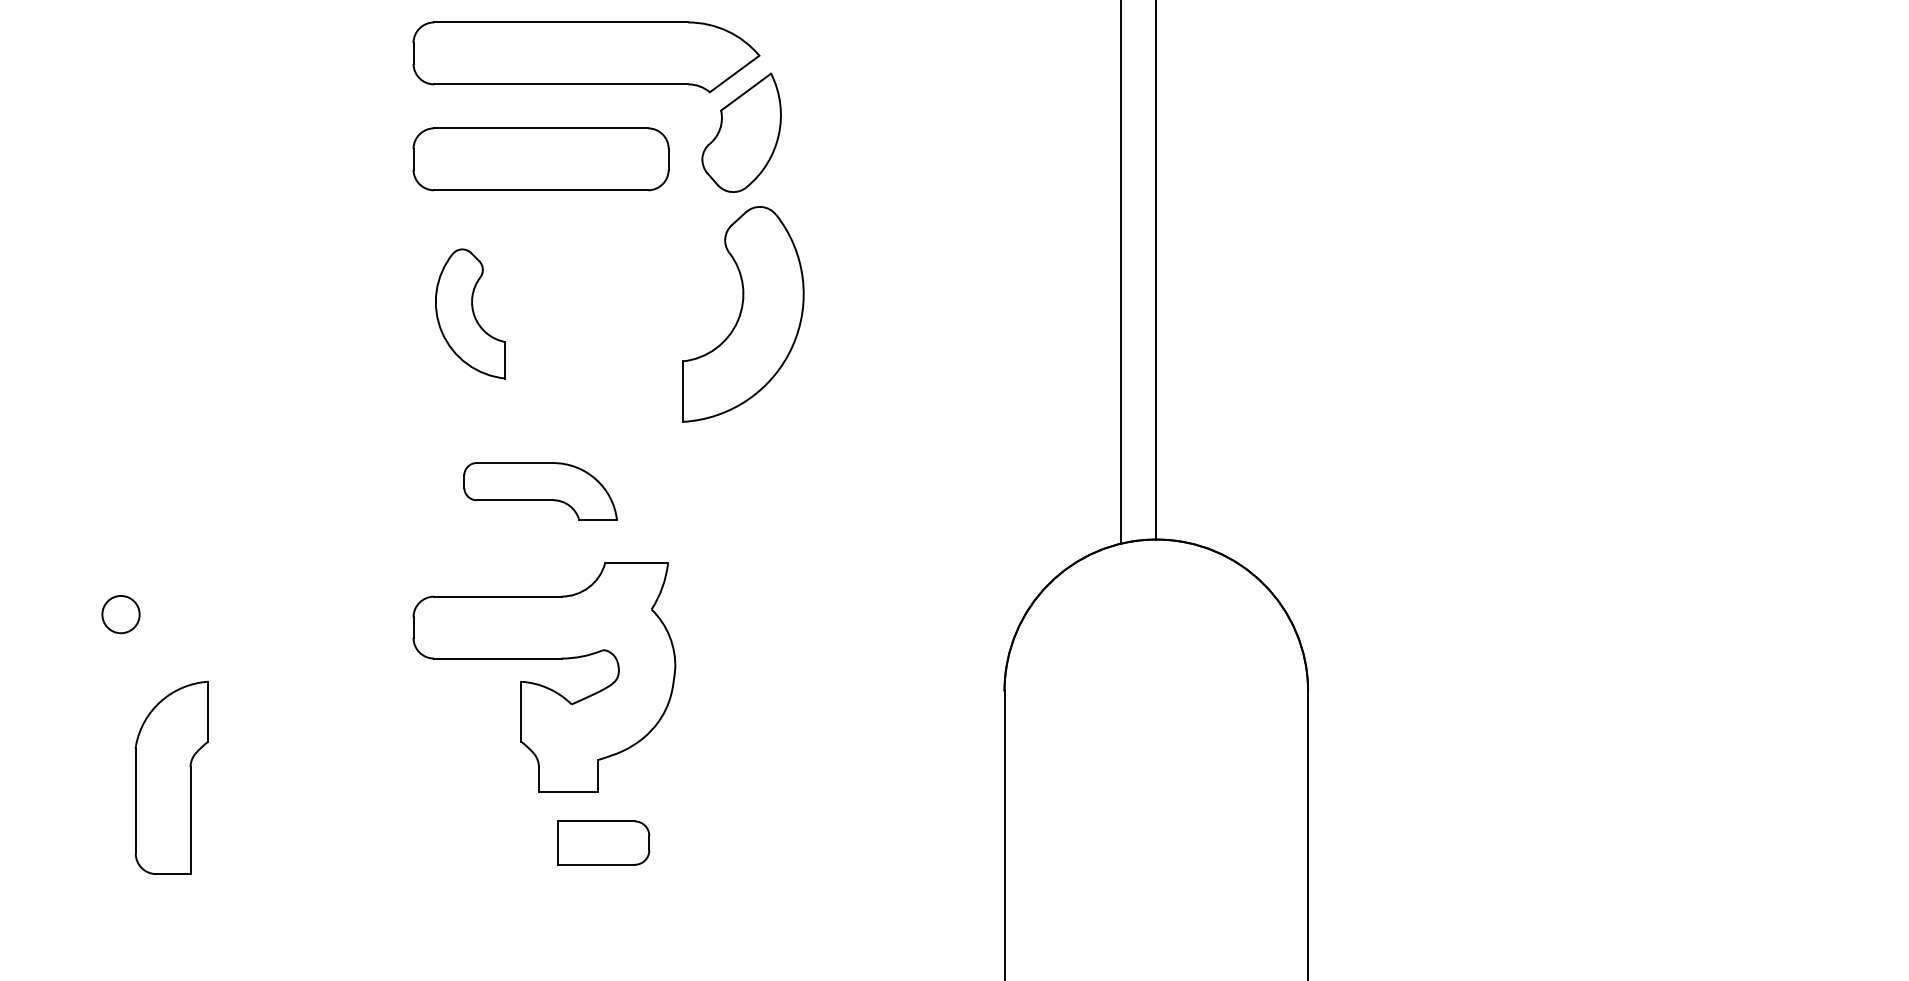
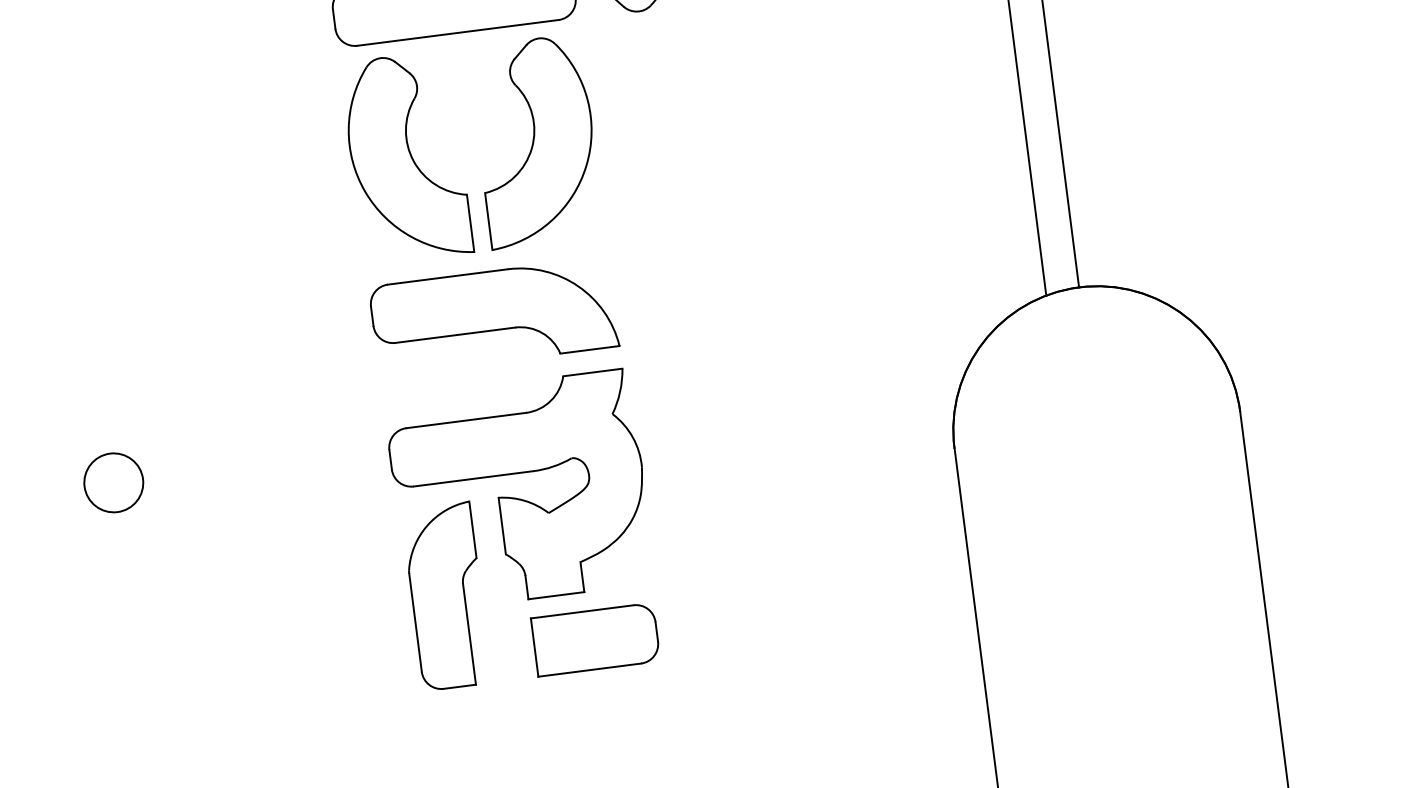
part: (470, 313) -> (406, 157), size x1.67
part: (743, 314) -> (536, 141), moved
part: (540, 491) -> (493, 316), size x1.67
circle: (120, 614) -> (113, 482), size x1.67
part: (171, 777) -> (446, 596), moved
part: (603, 842) -> (595, 639), size x1.43

